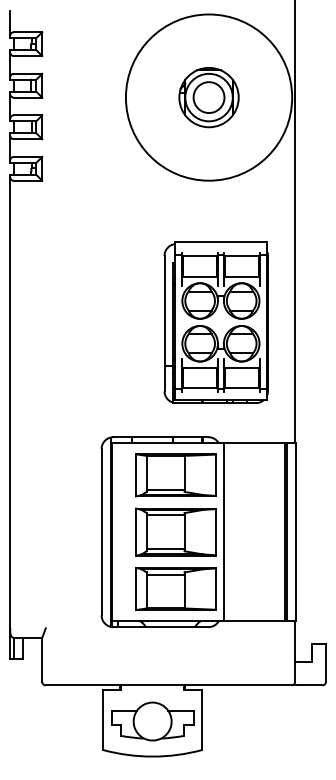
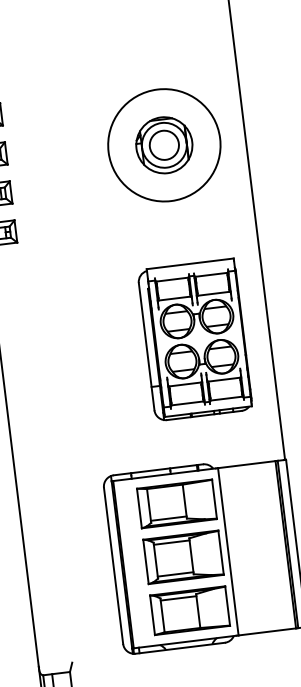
circle: (208, 97) -> (163, 145), size x0.71
part: (215, 322) -> (194, 339), moved

